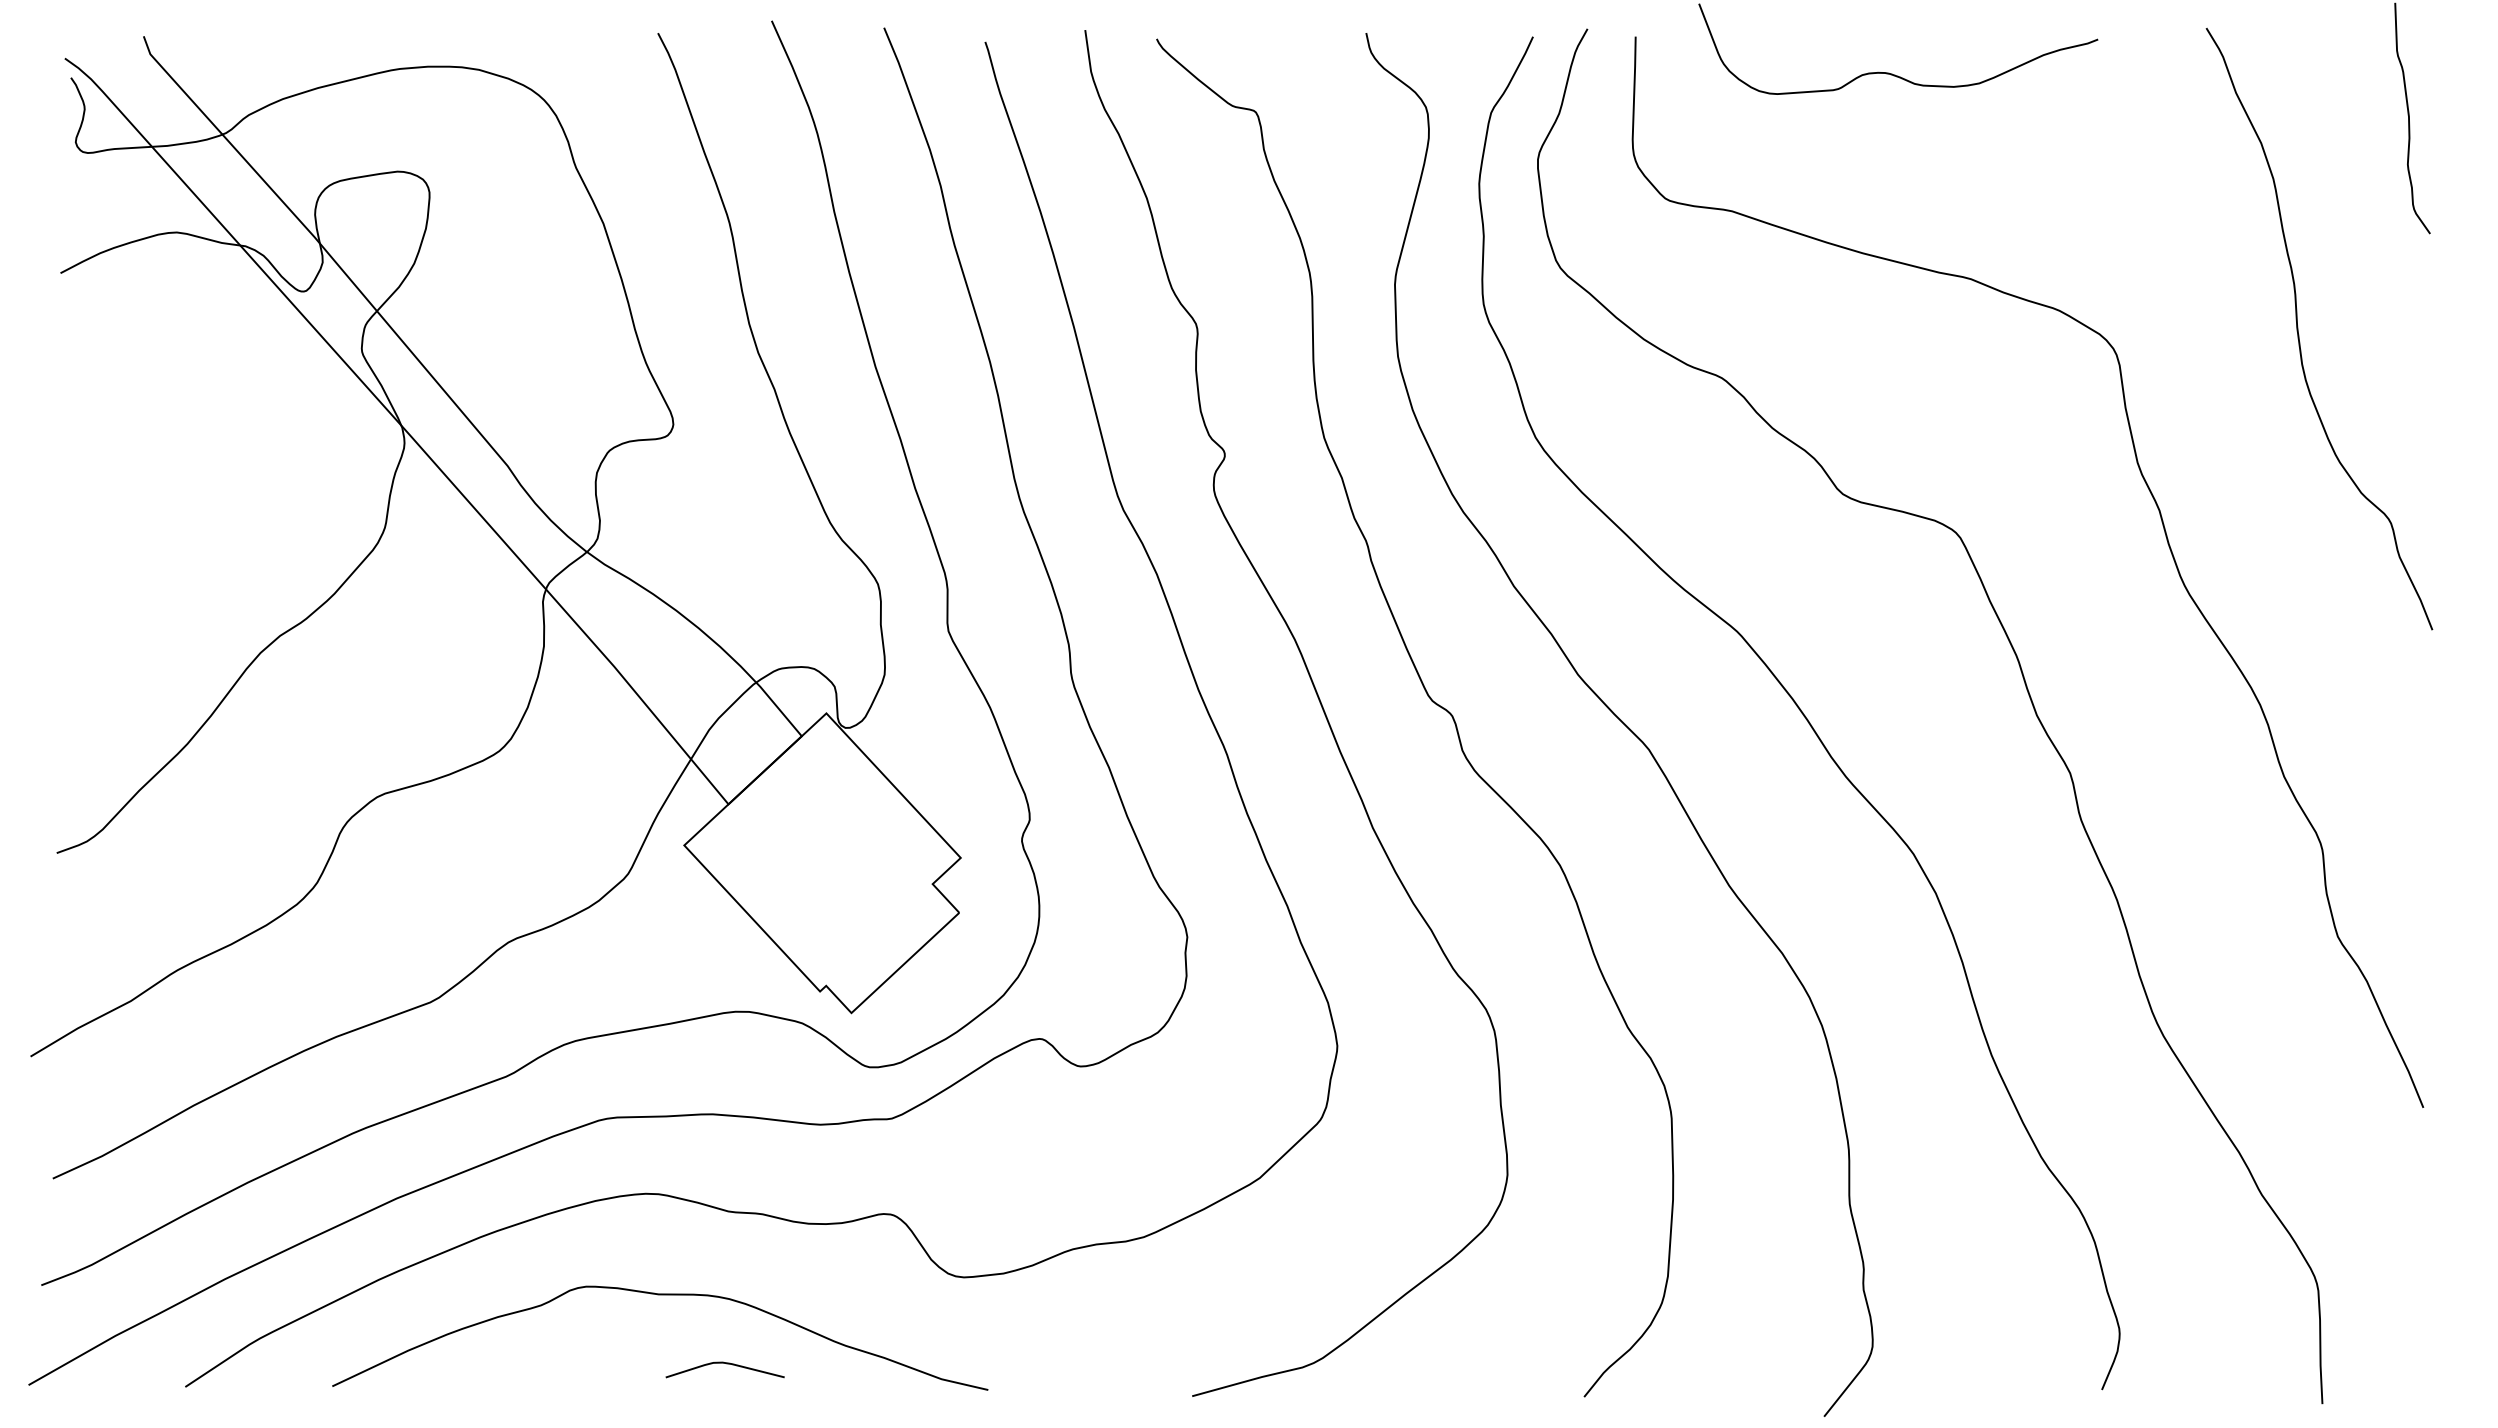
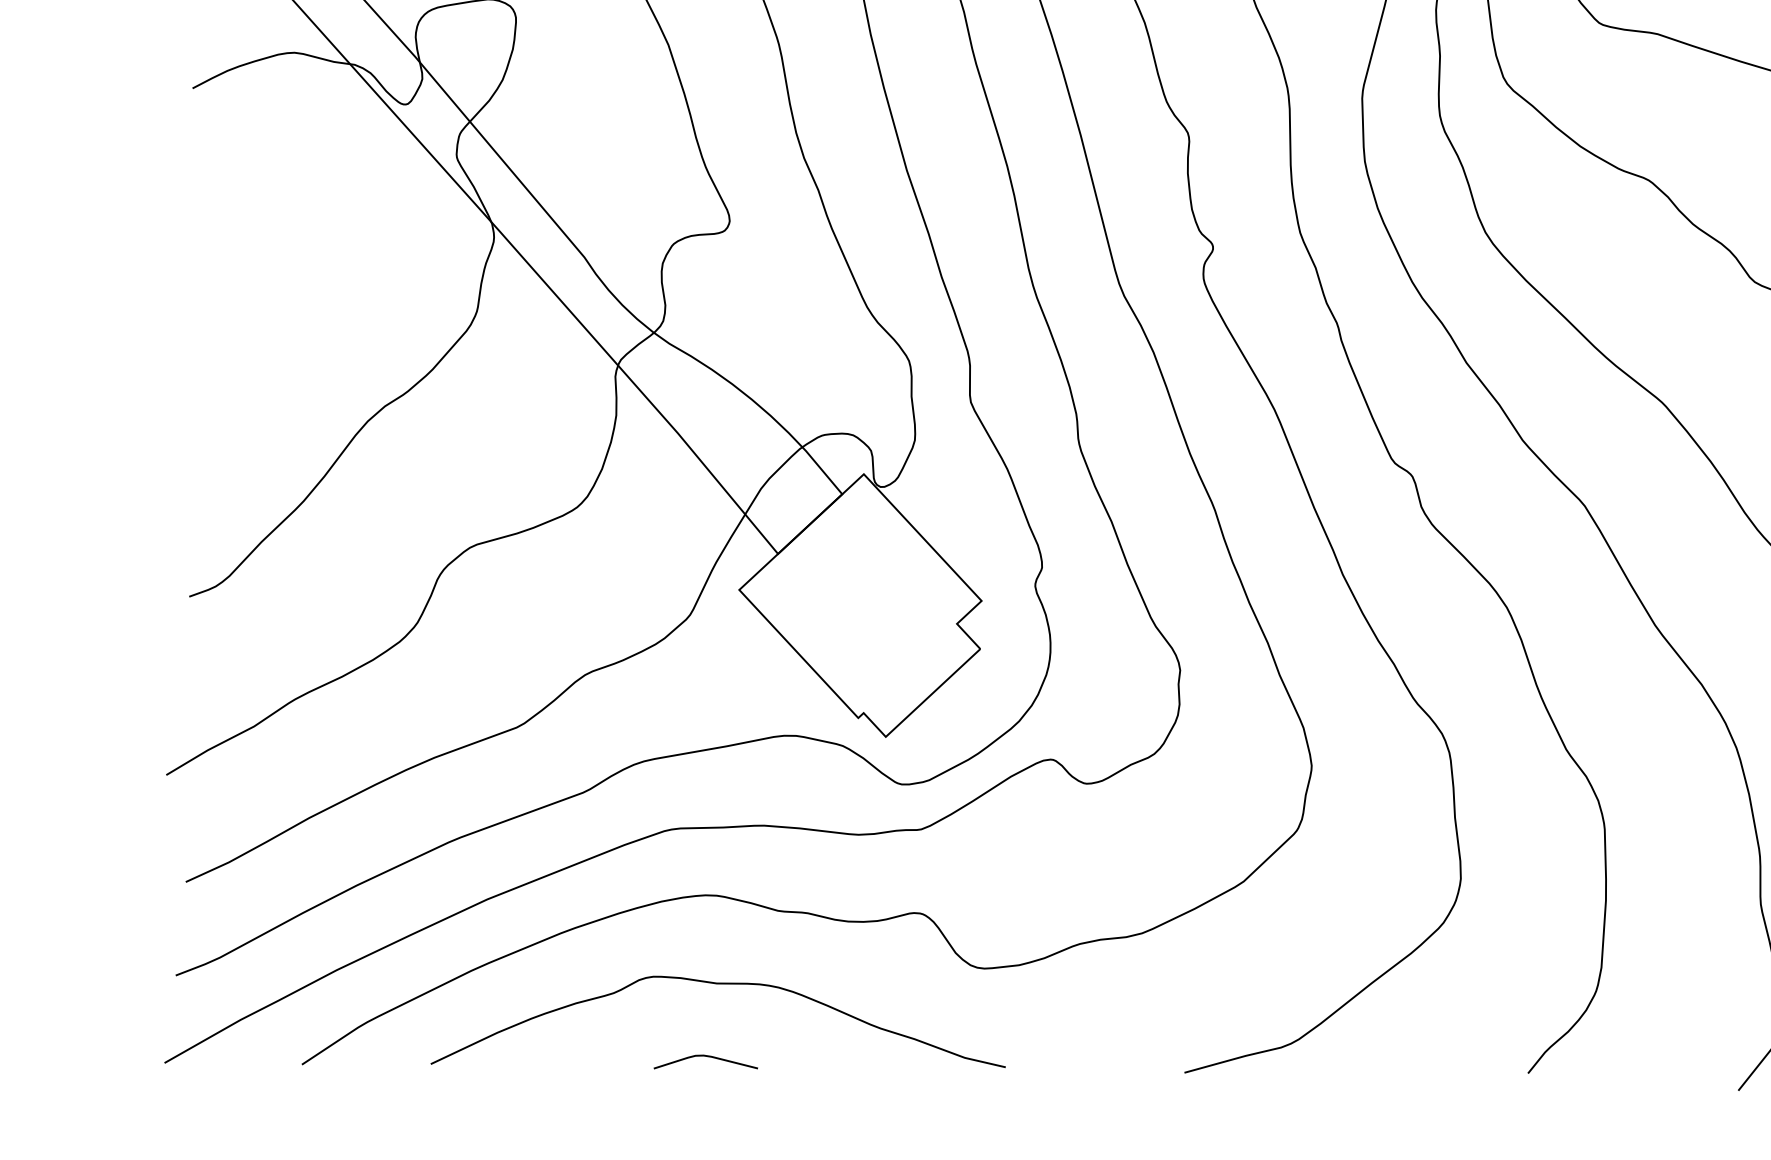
curve: (726, 1364) -> (707, 1057), moved

